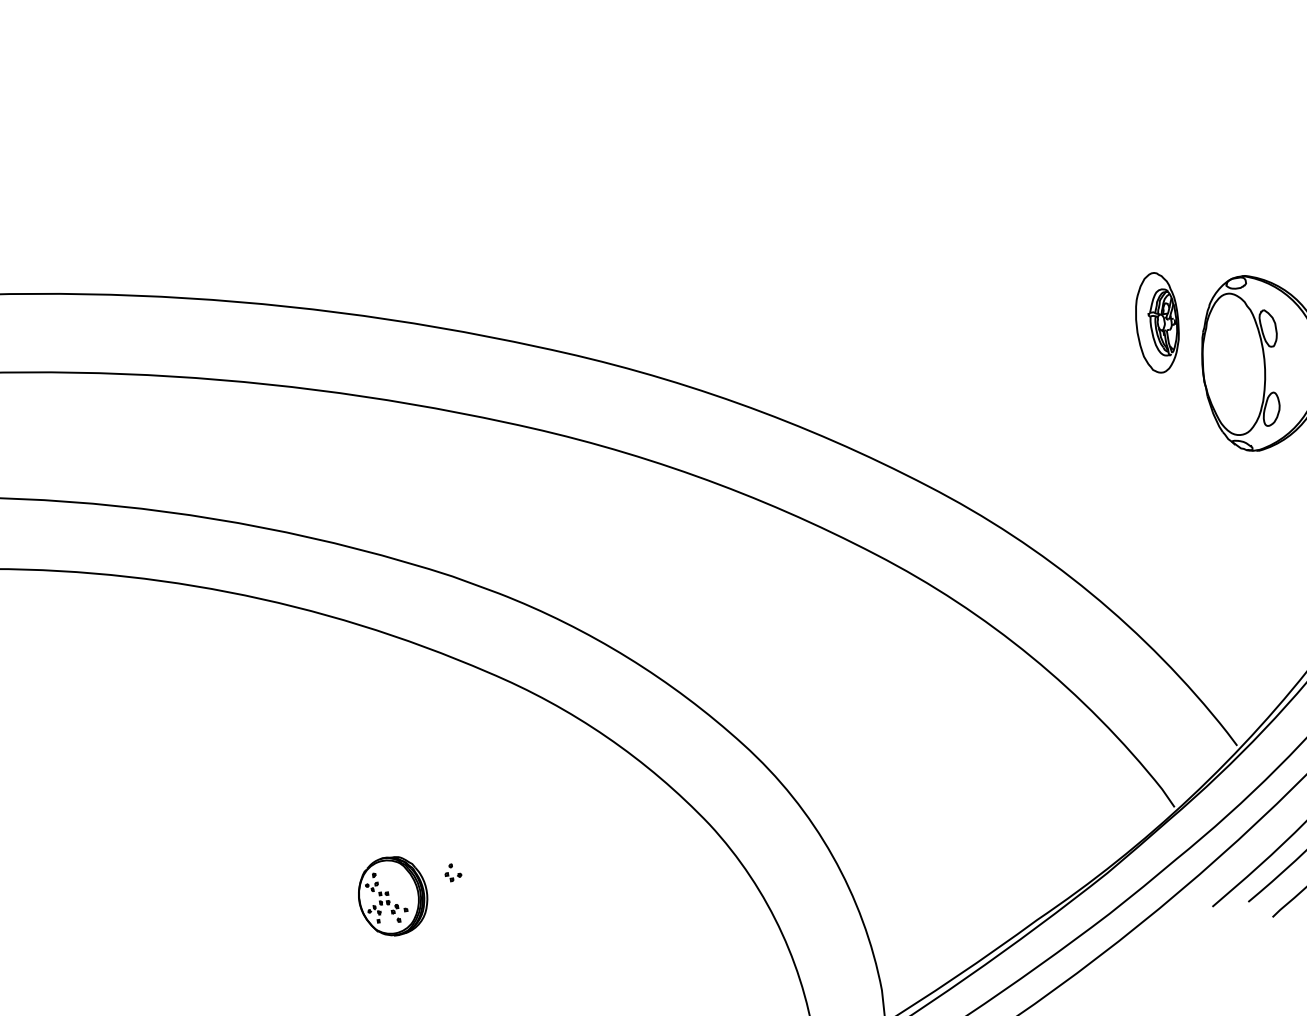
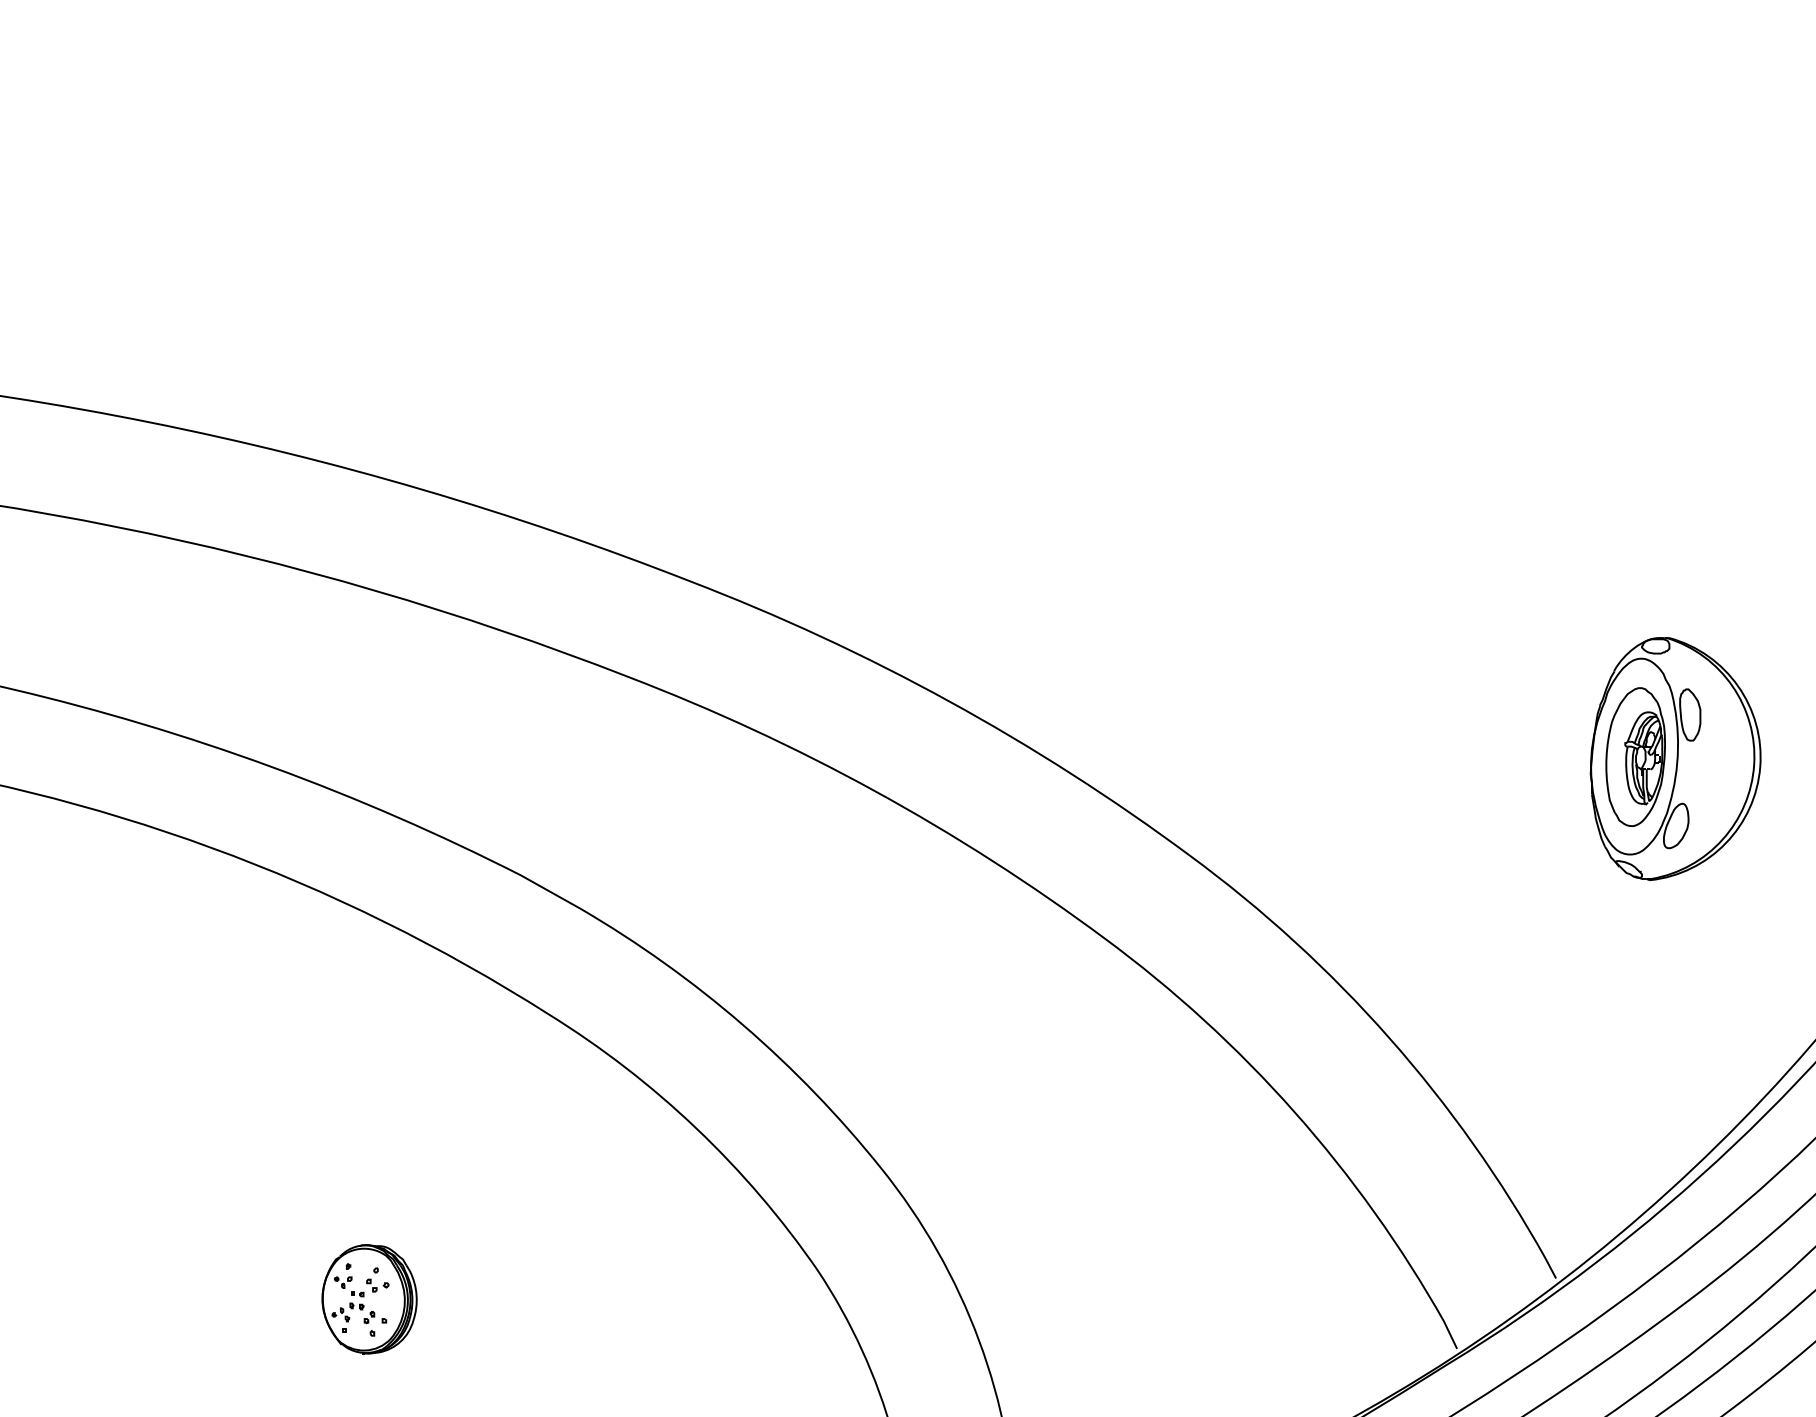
part: (1157, 322) -> (1635, 756), moved
part: (452, 872) -> (377, 1279), moved

